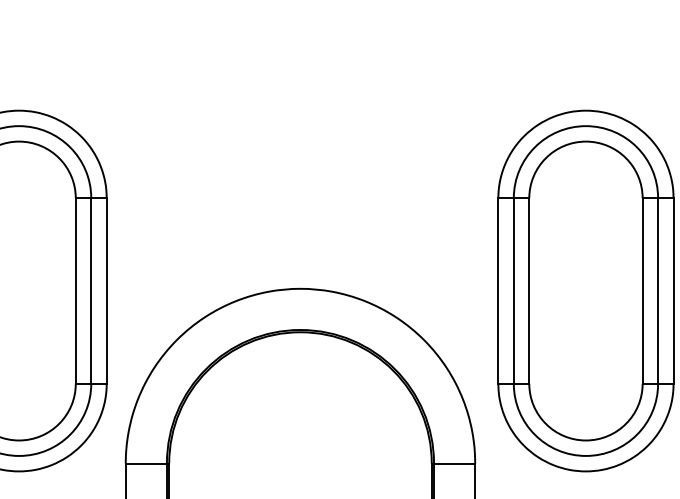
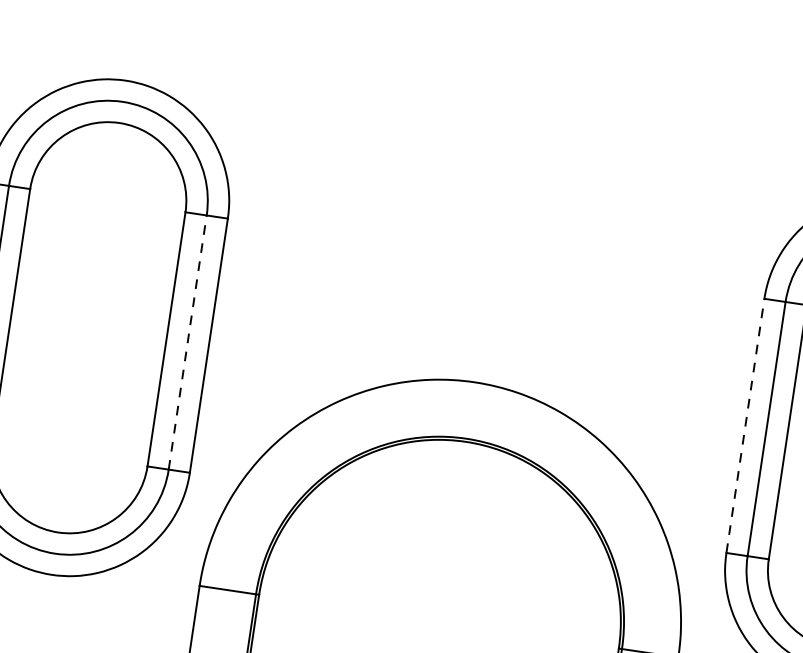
line: (91, 291) -> (187, 343), solid -> dashed
line: (498, 291) -> (745, 426), solid -> dashed

